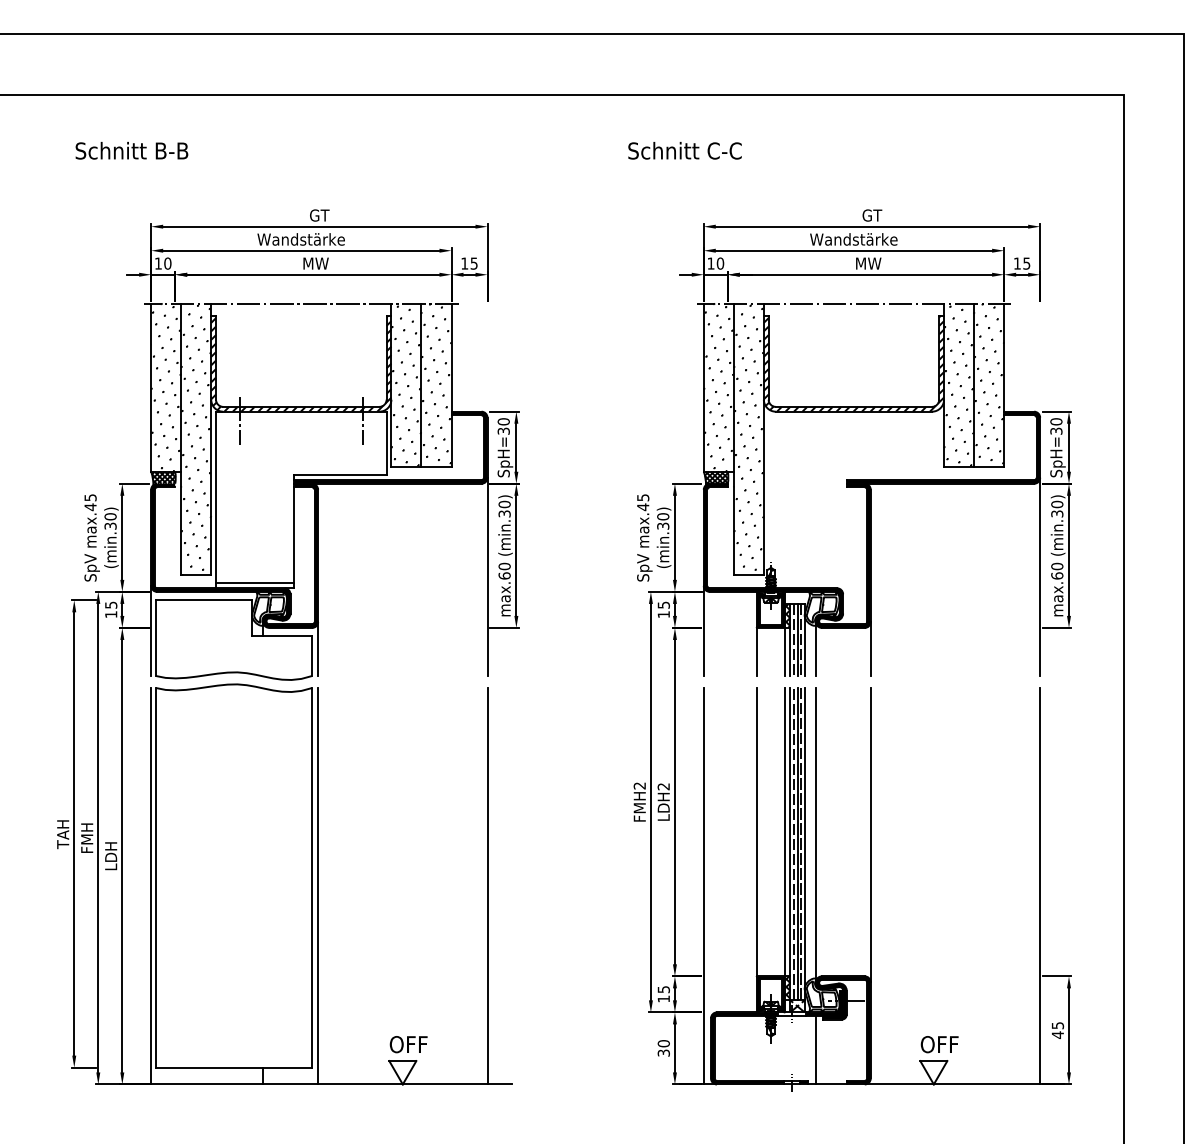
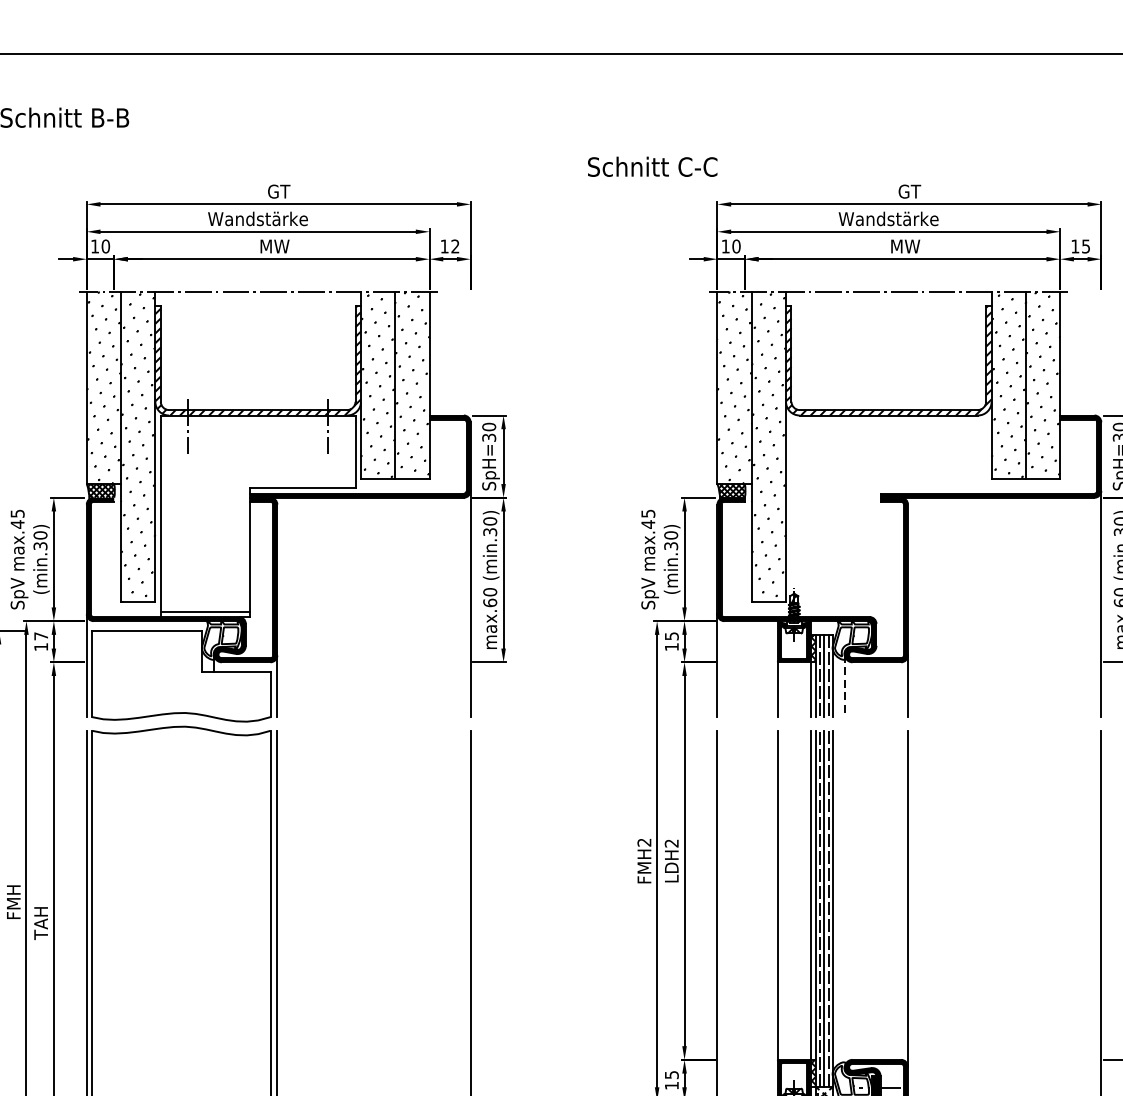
text: (684, 150) -> (652, 166), moved
text: (473, 263) -> (454, 246), 15 -> 12
text: (111, 604) -> (41, 635), 15 -> 17
line: (815, 649) -> (844, 686), solid -> dashed
line: (815, 835) -> (844, 899), removed
text: (111, 856) -> (41, 923), LDH -> TAH

